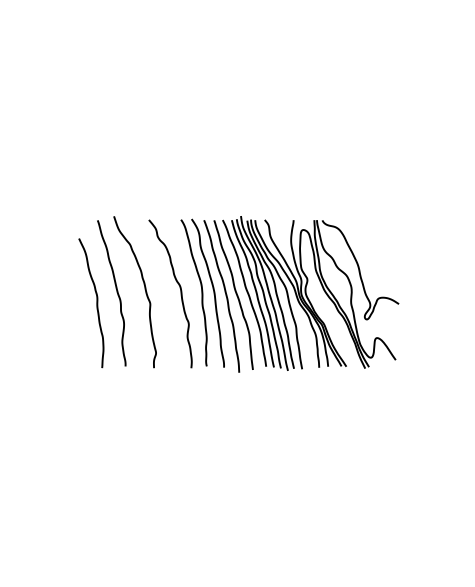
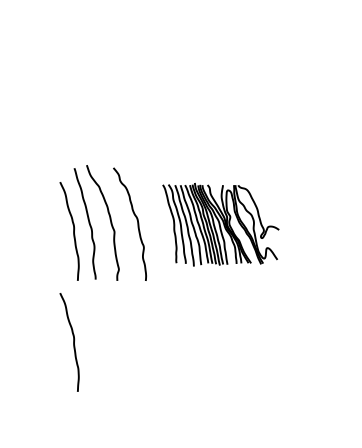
part: (289, 294) -> (220, 224), size x0.7
curve: (96, 448) -> (73, 342), added

